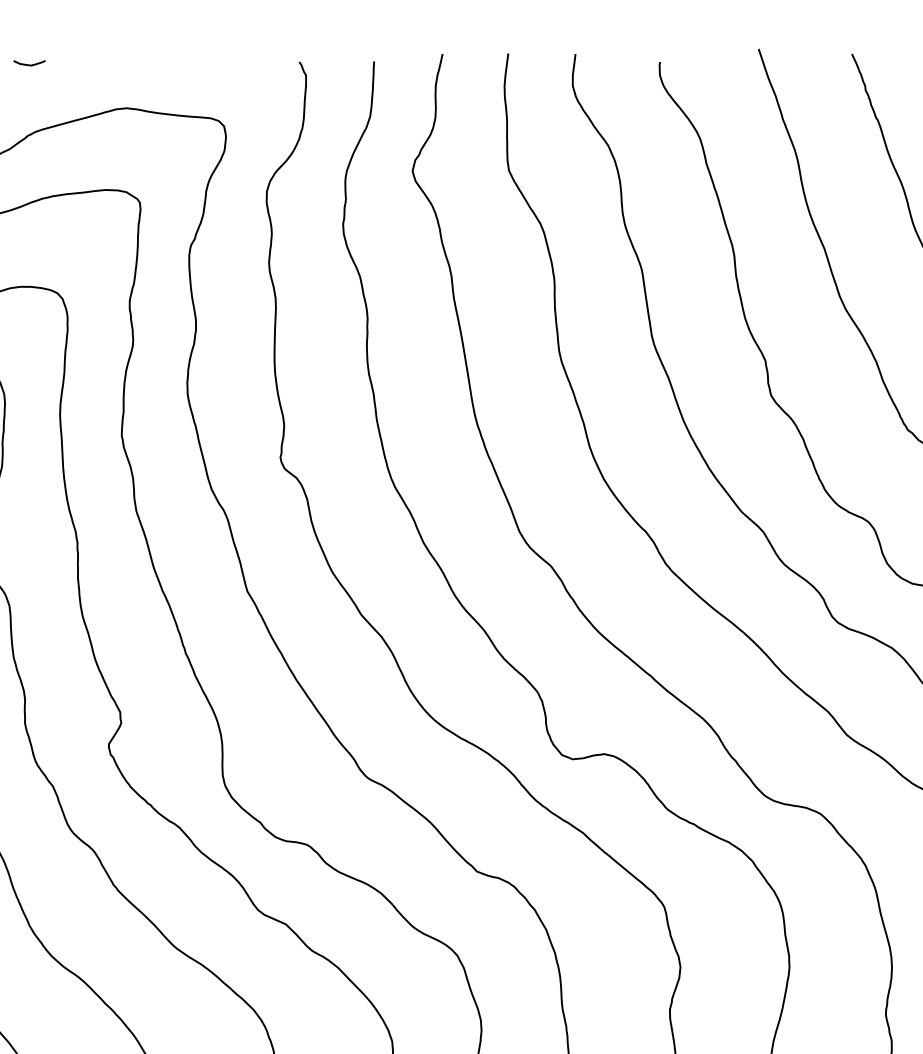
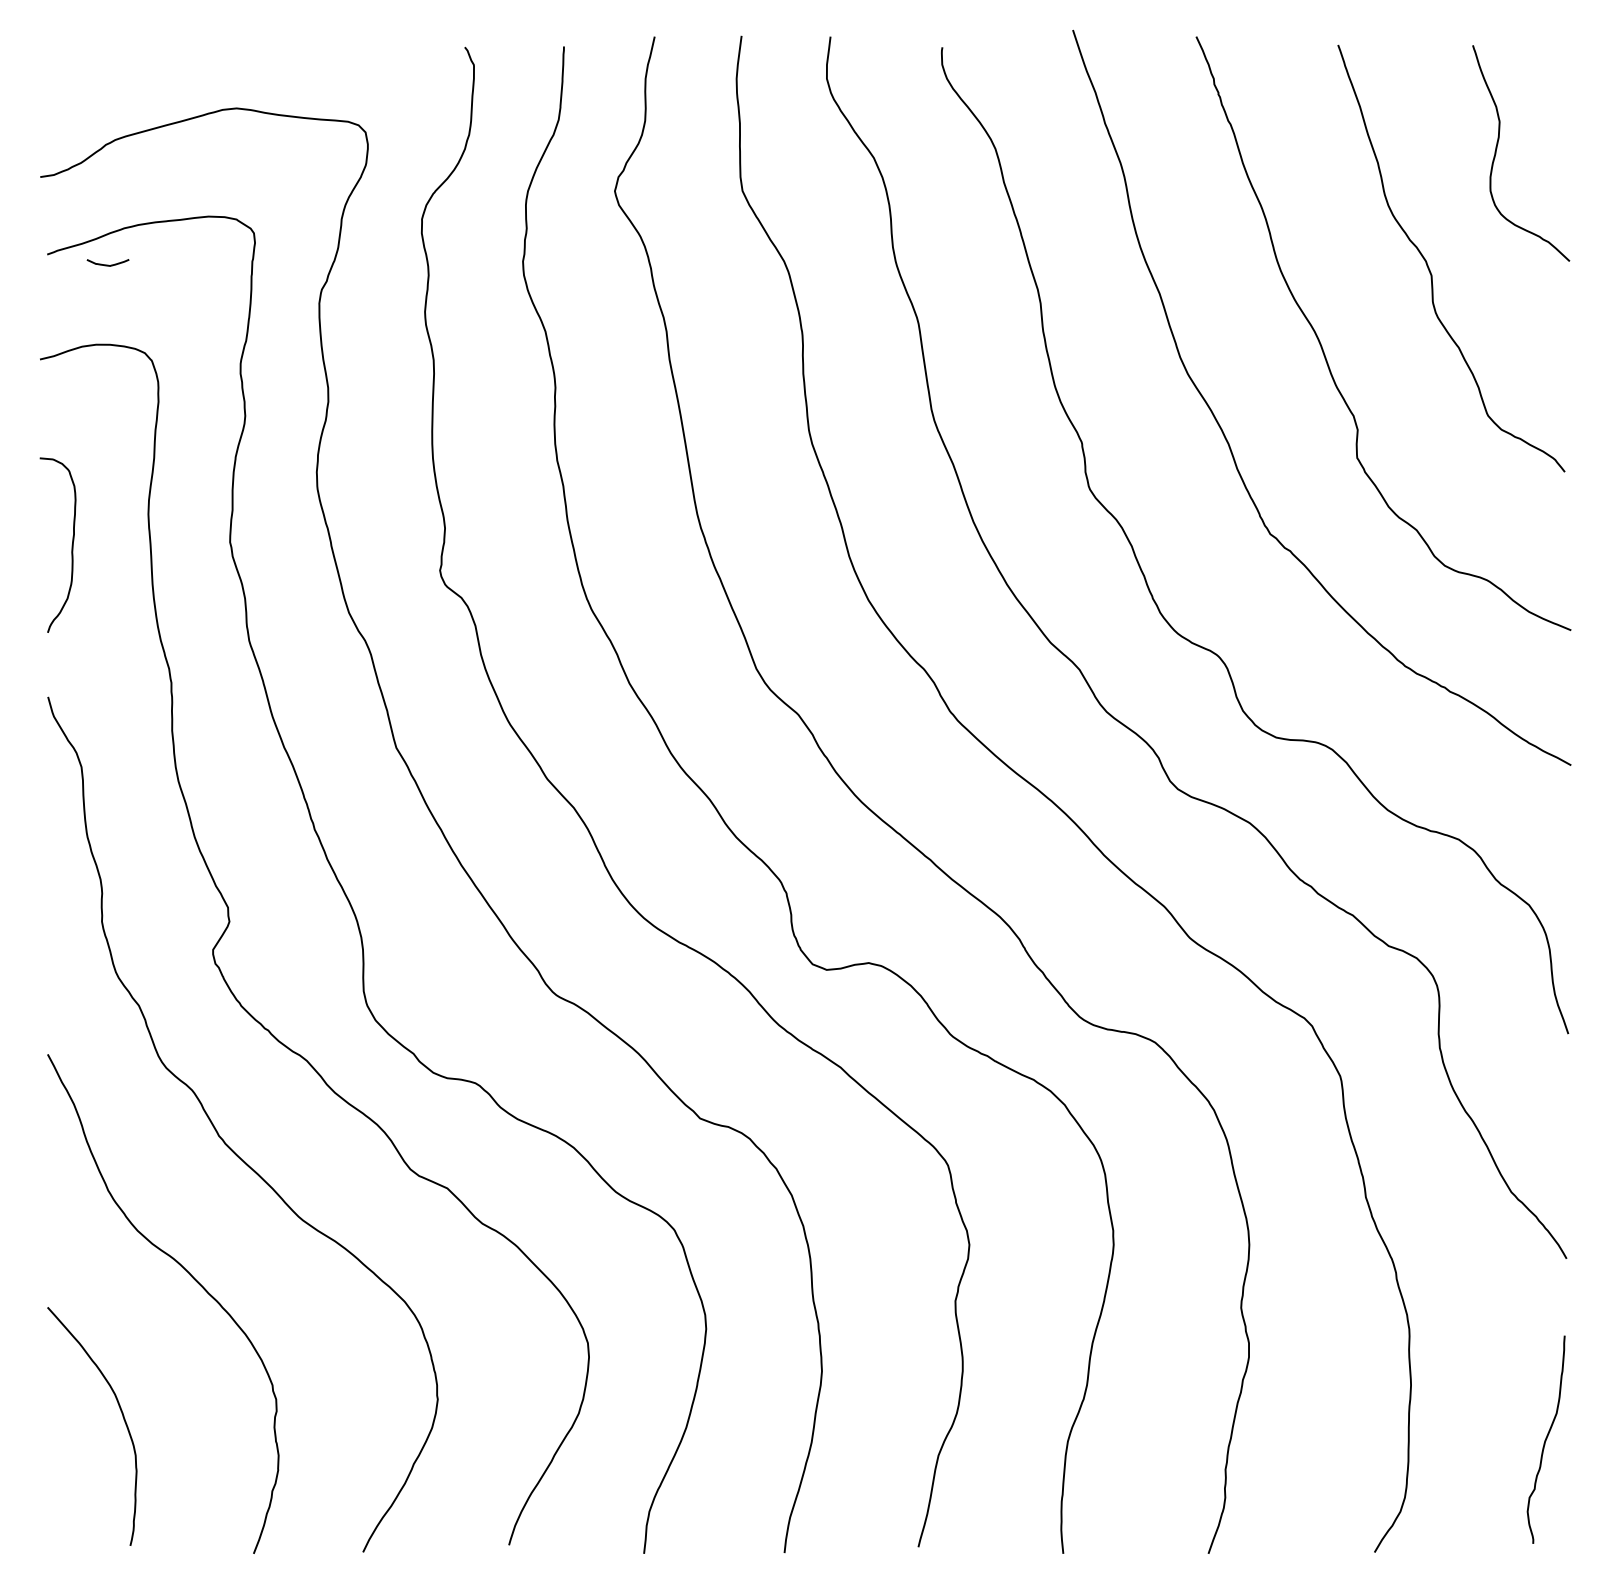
curve: (29, 64) -> (107, 264), moved

